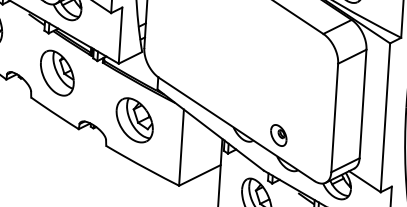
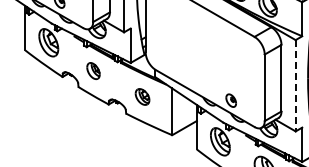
part: (57, 72) -> (93, 70), size x0.6
line: (385, 117) -> (295, 85), solid -> dashed
part: (134, 119) -> (142, 96), size x0.6

